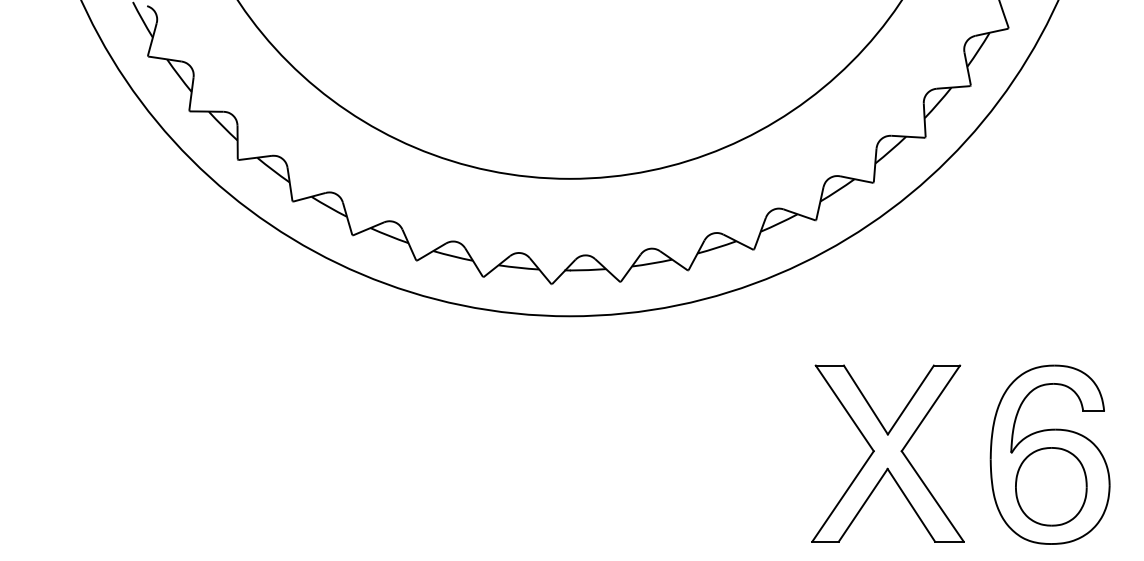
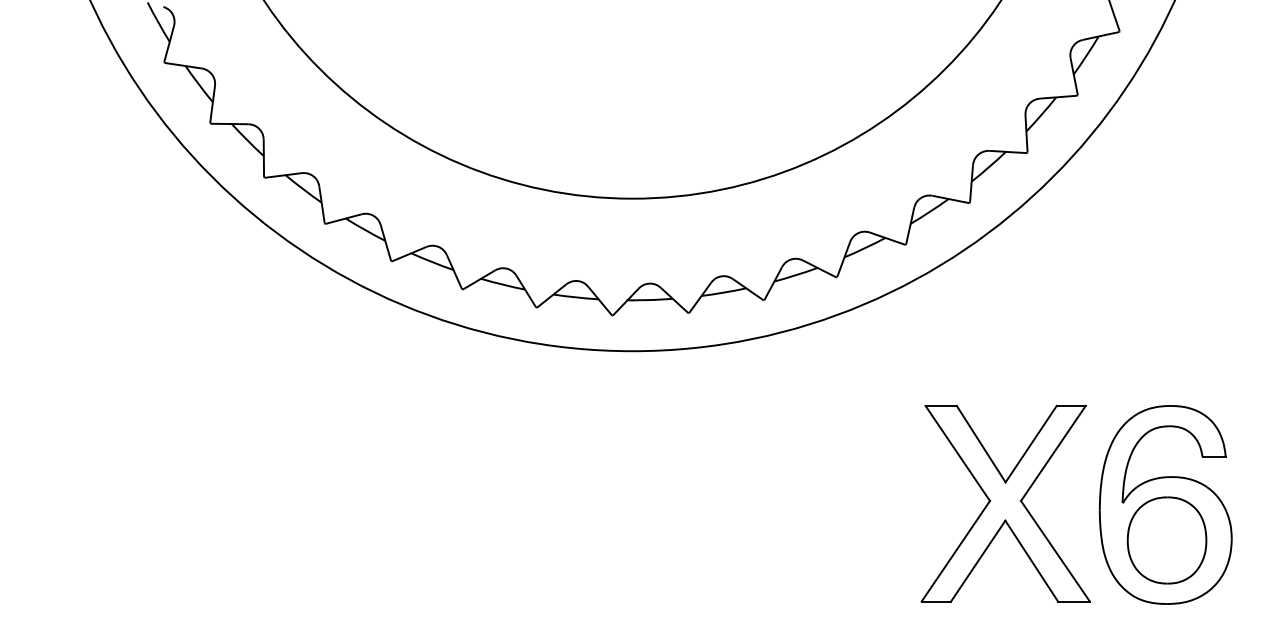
part: (887, 453) -> (1005, 503), moved

